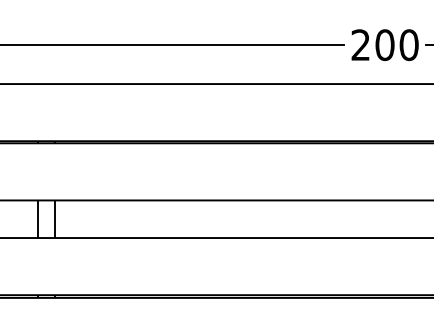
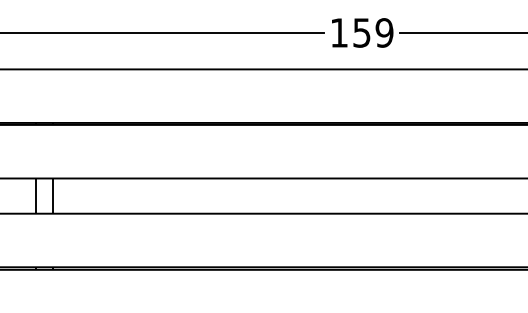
text: (384, 44) -> (361, 32), 200 -> 159

